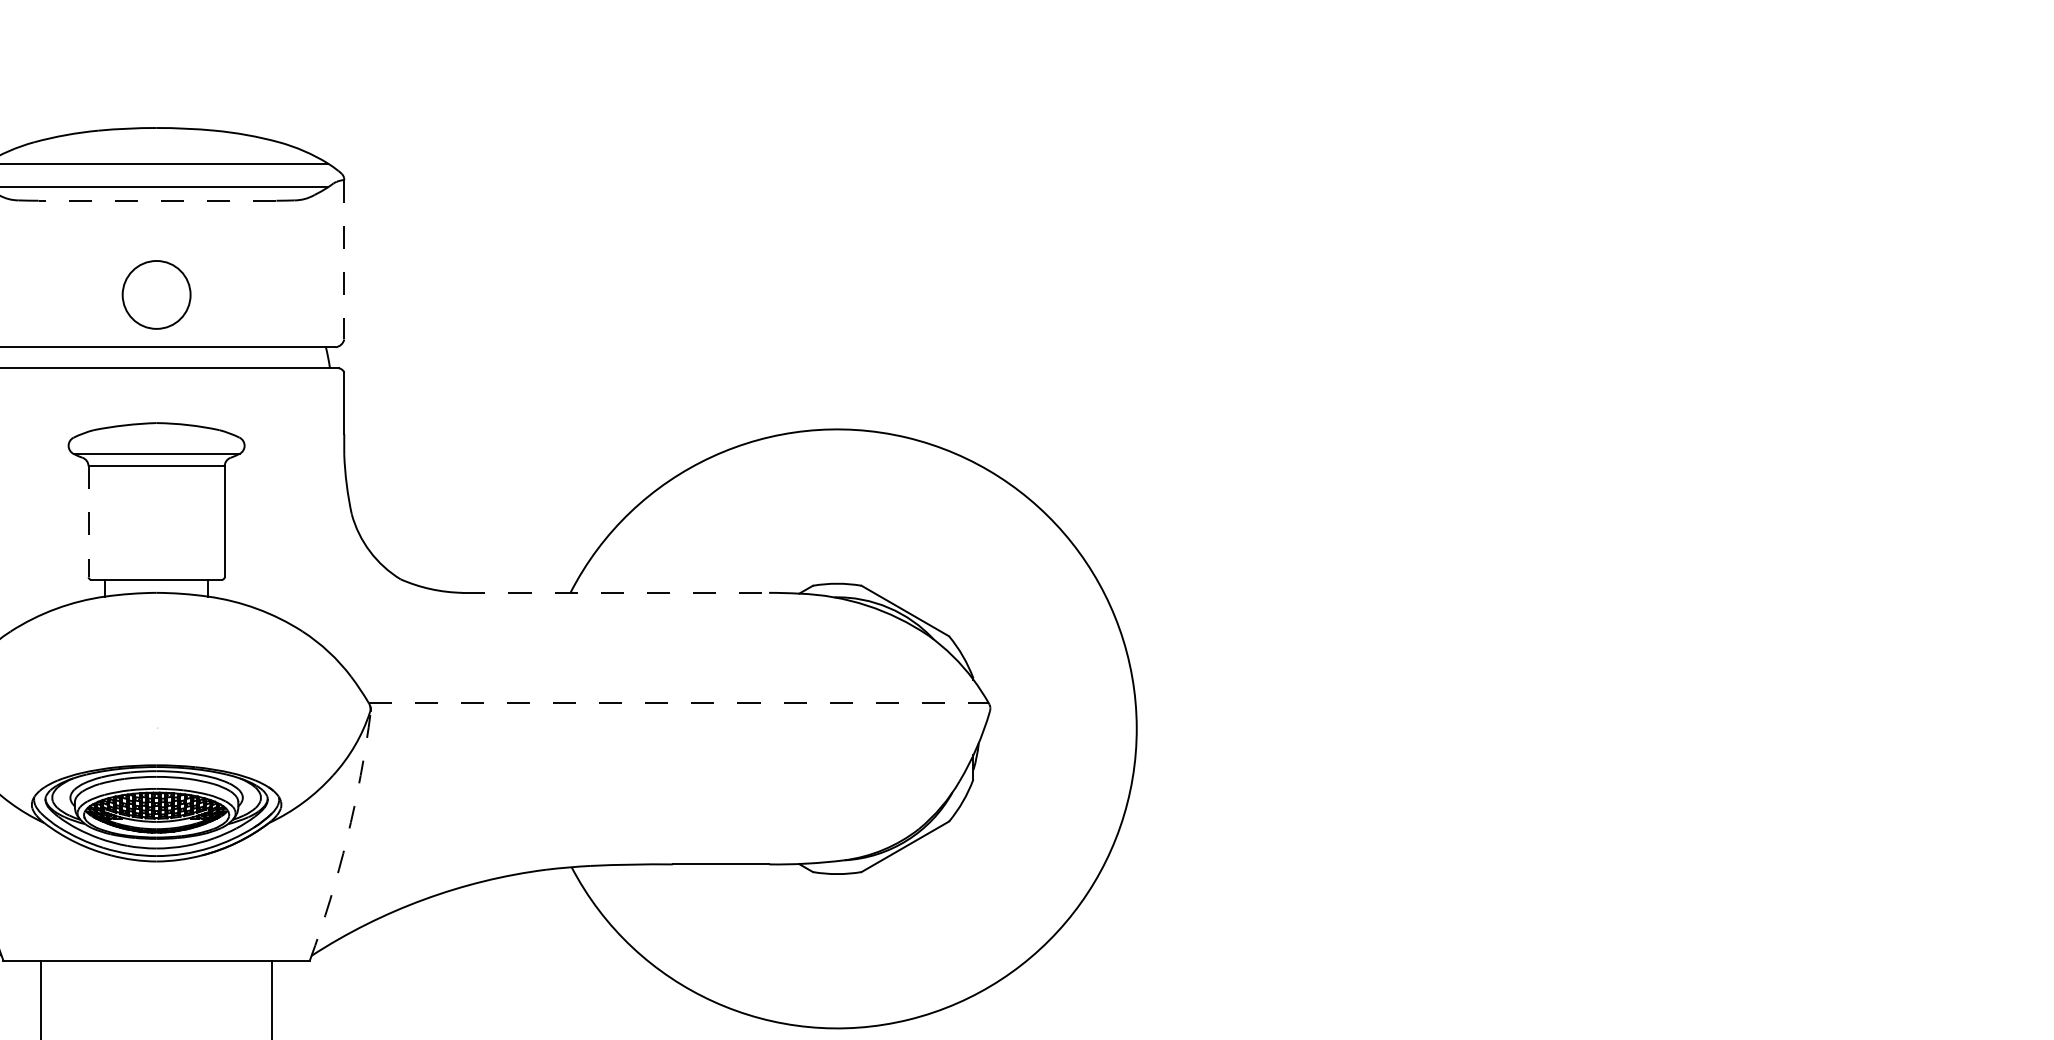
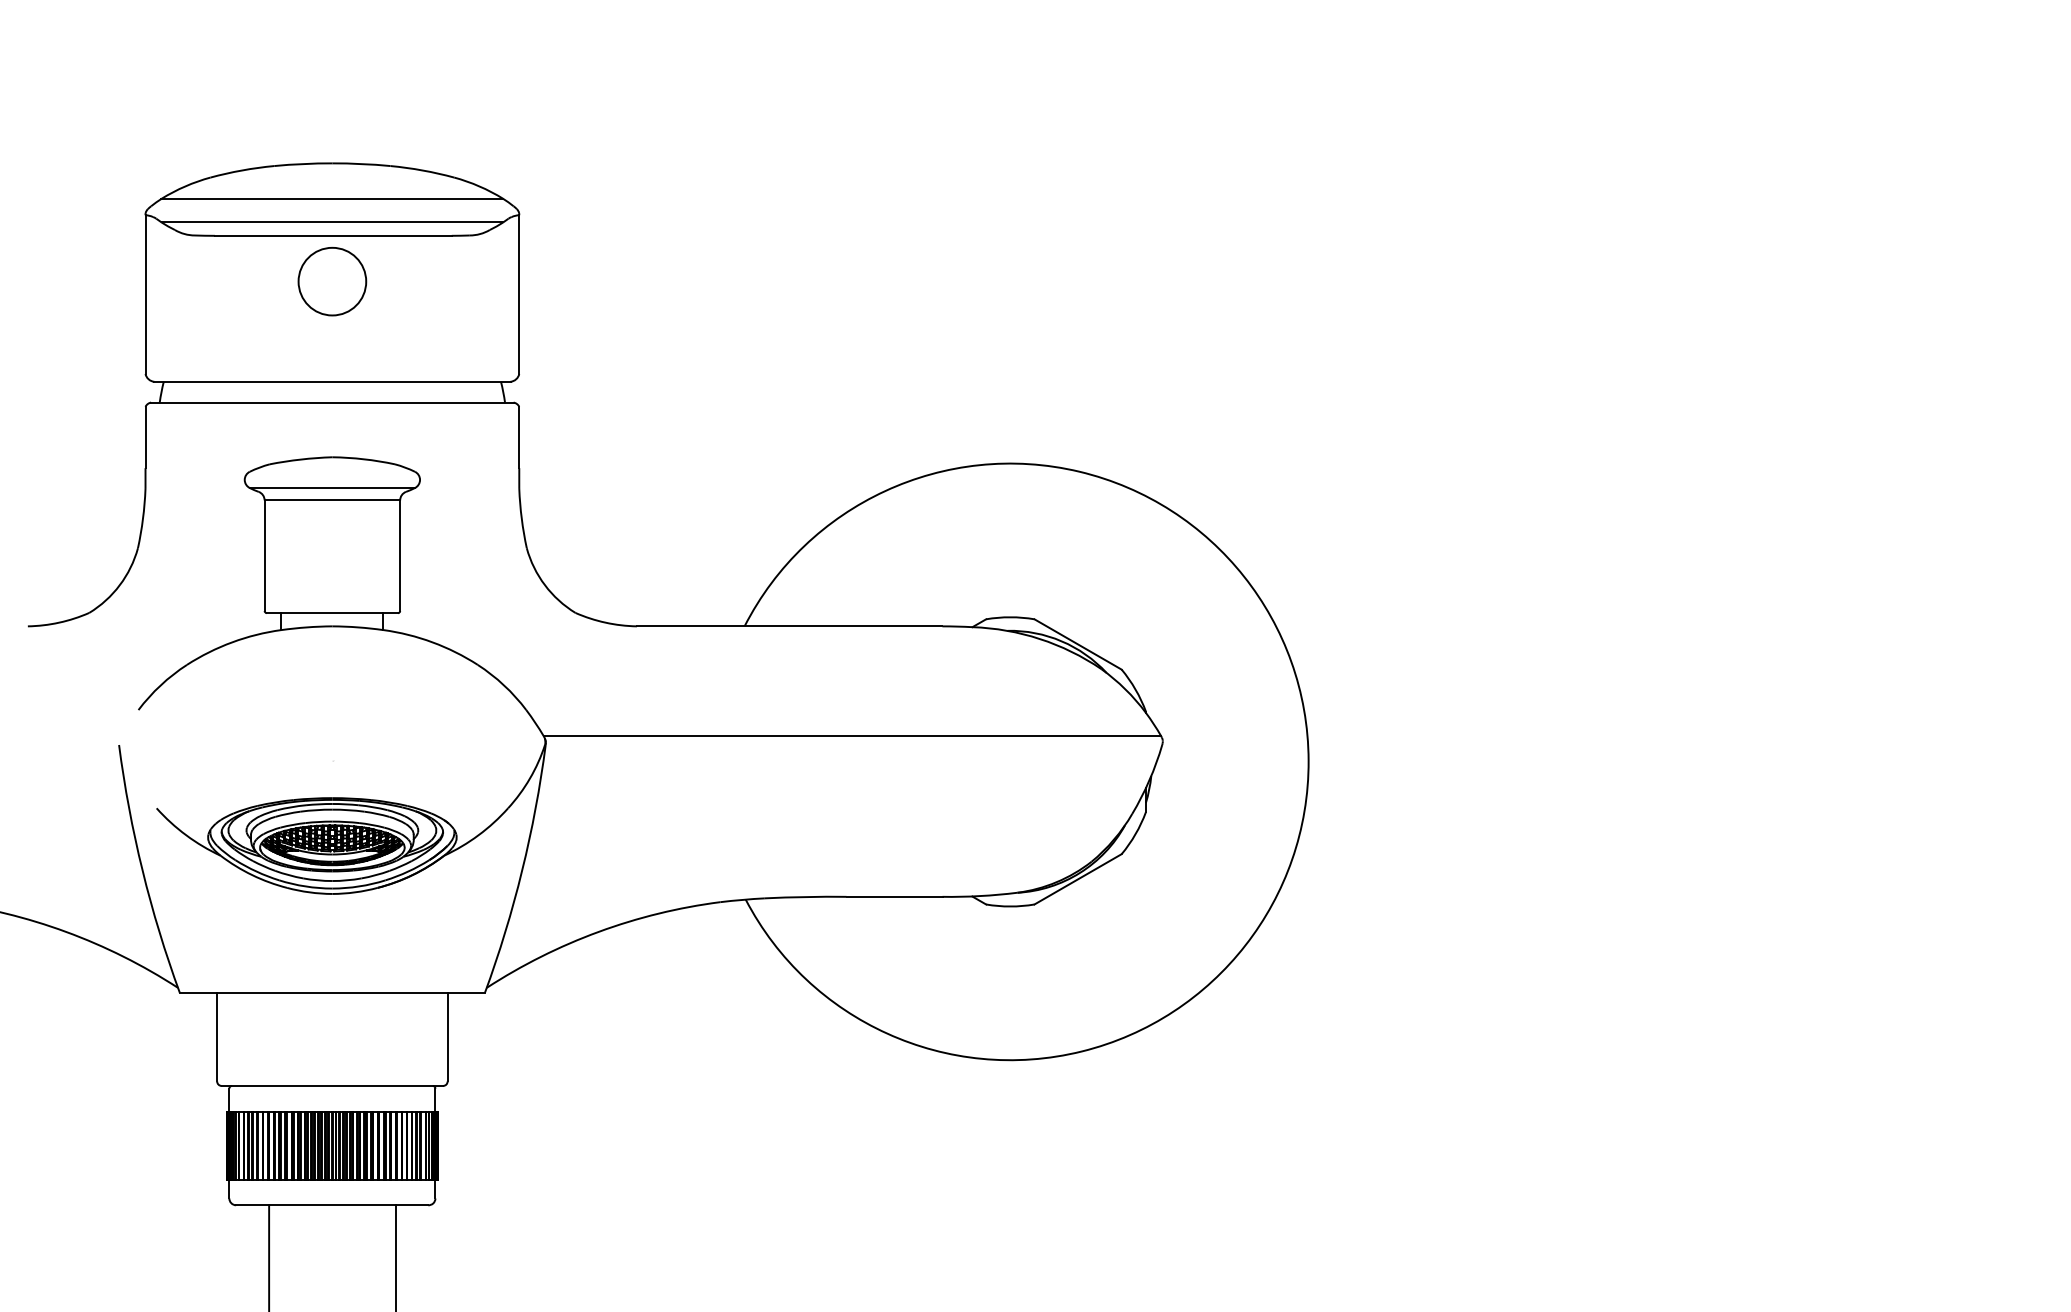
line: (156, 200) -> (332, 235), dashed -> solid
line: (344, 260) -> (519, 295), dashed -> solid
circle: (156, 294) -> (332, 281), moved
line: (88, 522) -> (264, 556), dashed -> solid
line: (615, 592) -> (789, 626), dashed -> solid
line: (678, 702) -> (852, 735), dashed -> solid
arc: (347, 837) -> (522, 870), dashed -> solid

